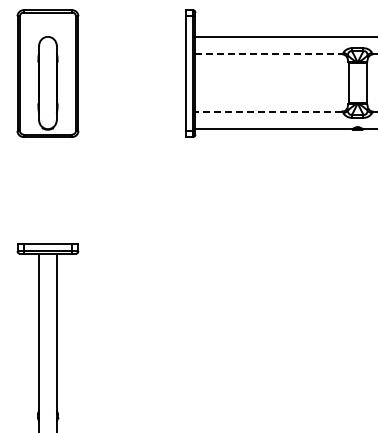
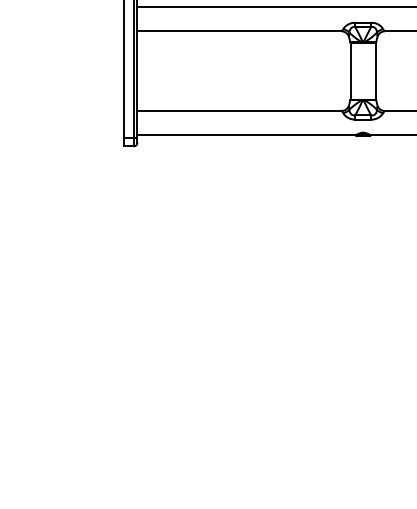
line: (269, 54) -> (240, 31), dashed -> solid
line: (268, 111) -> (239, 110), dashed -> solid

